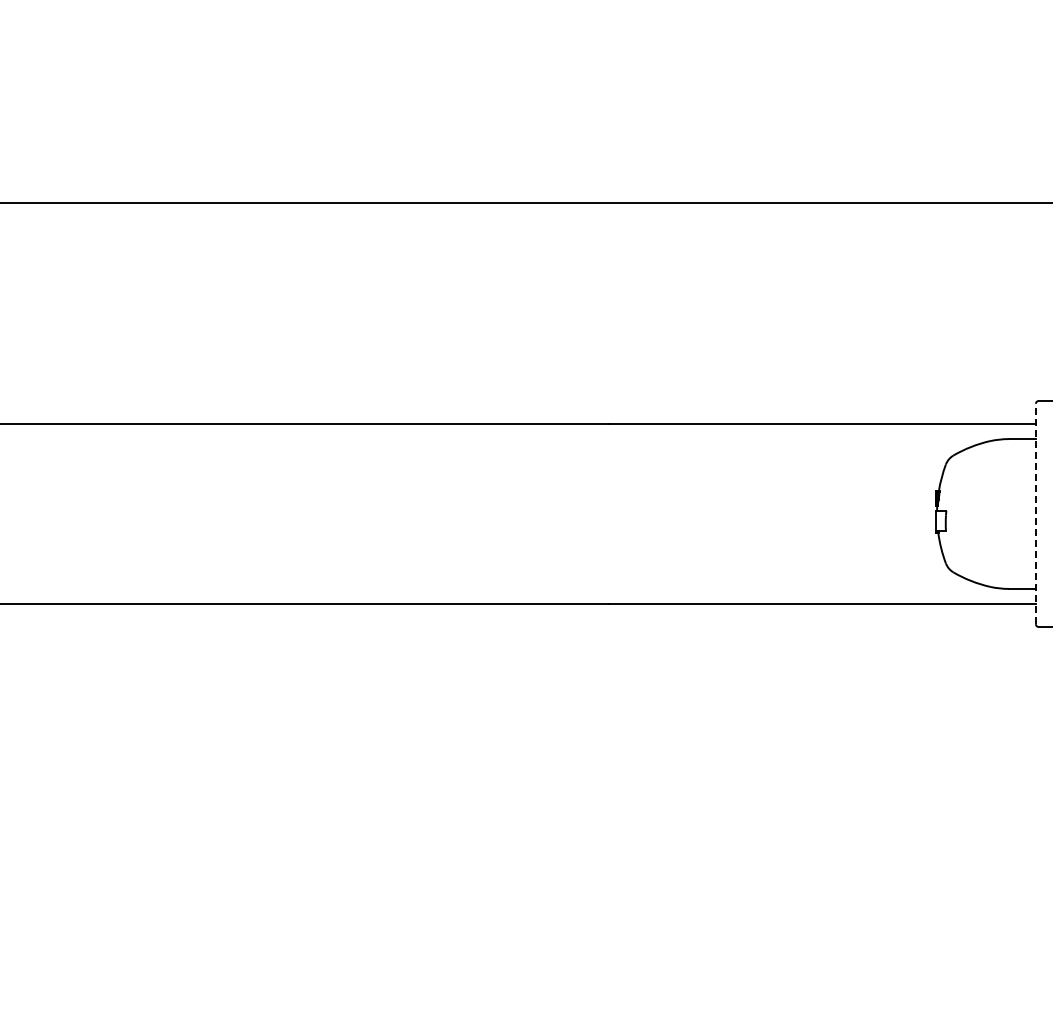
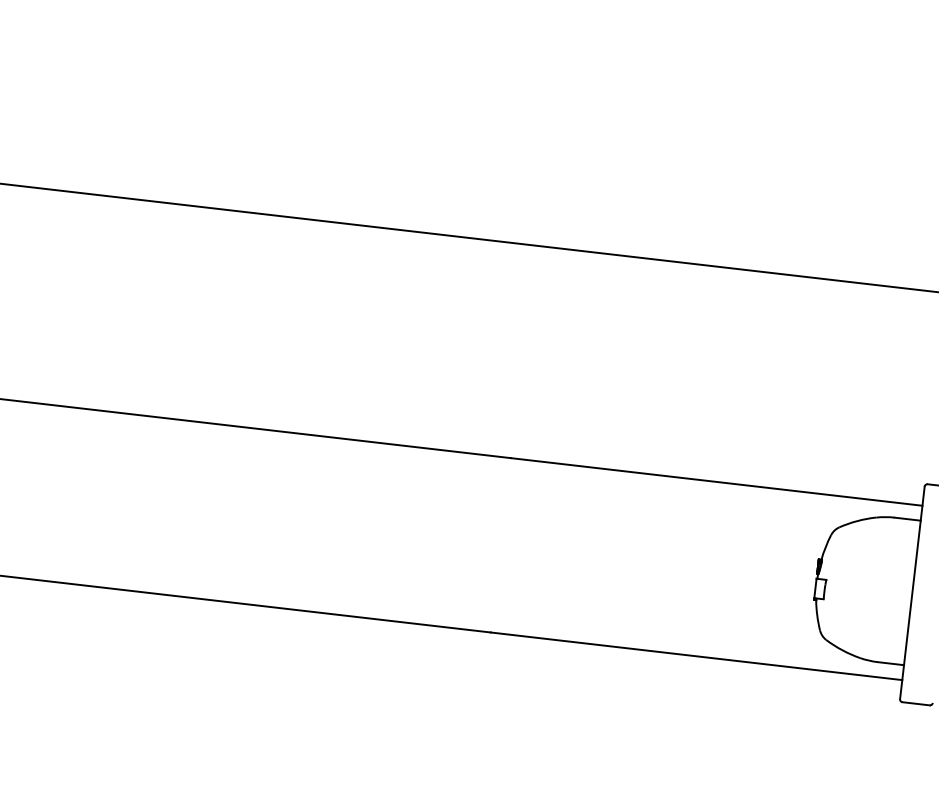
line: (1035, 513) -> (912, 592), dashed -> solid

